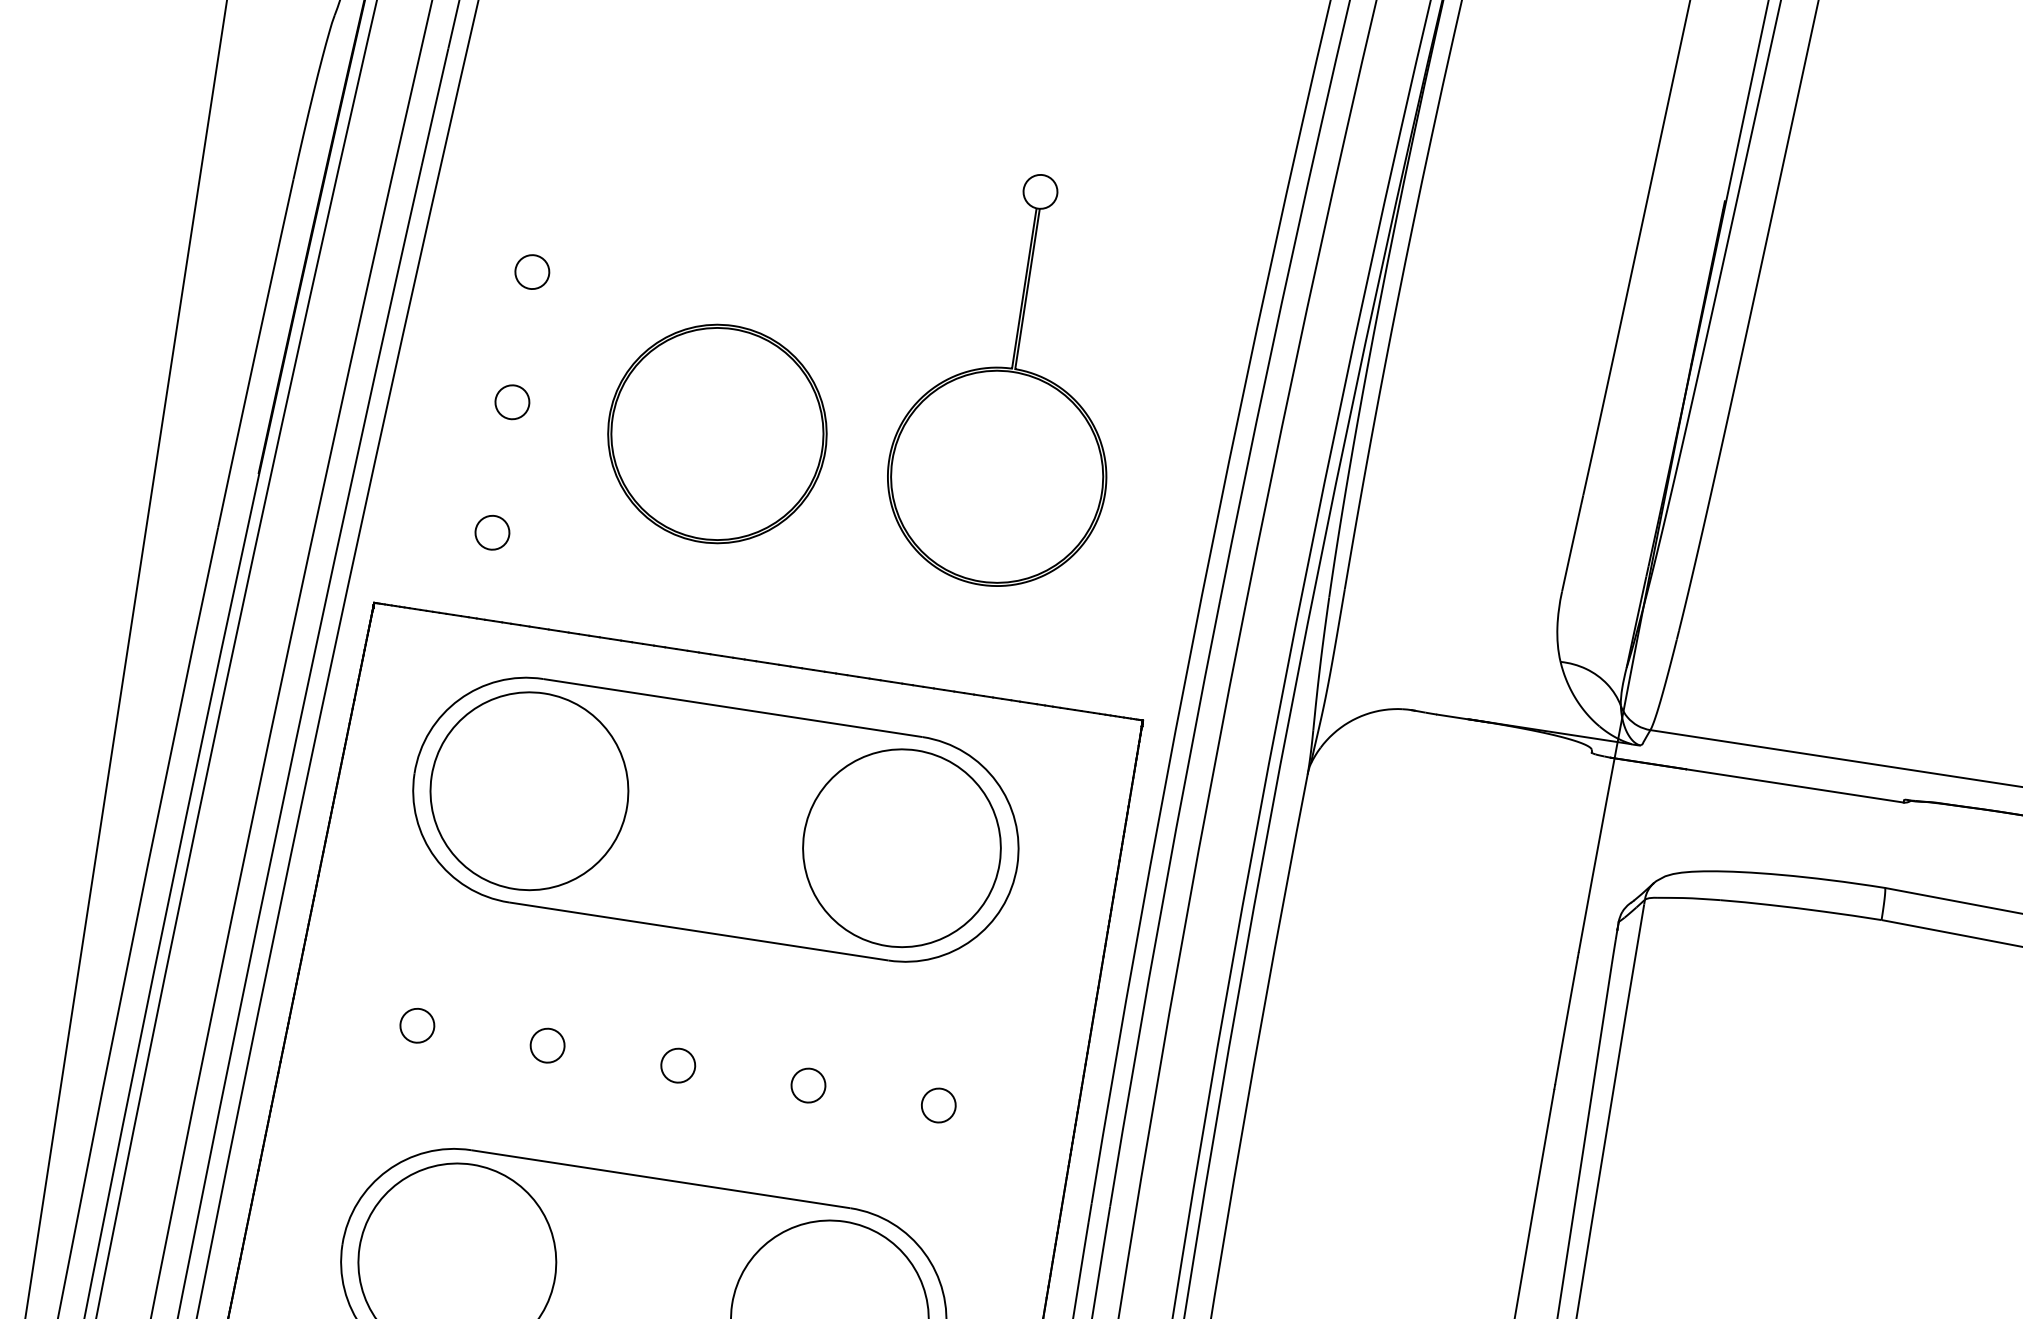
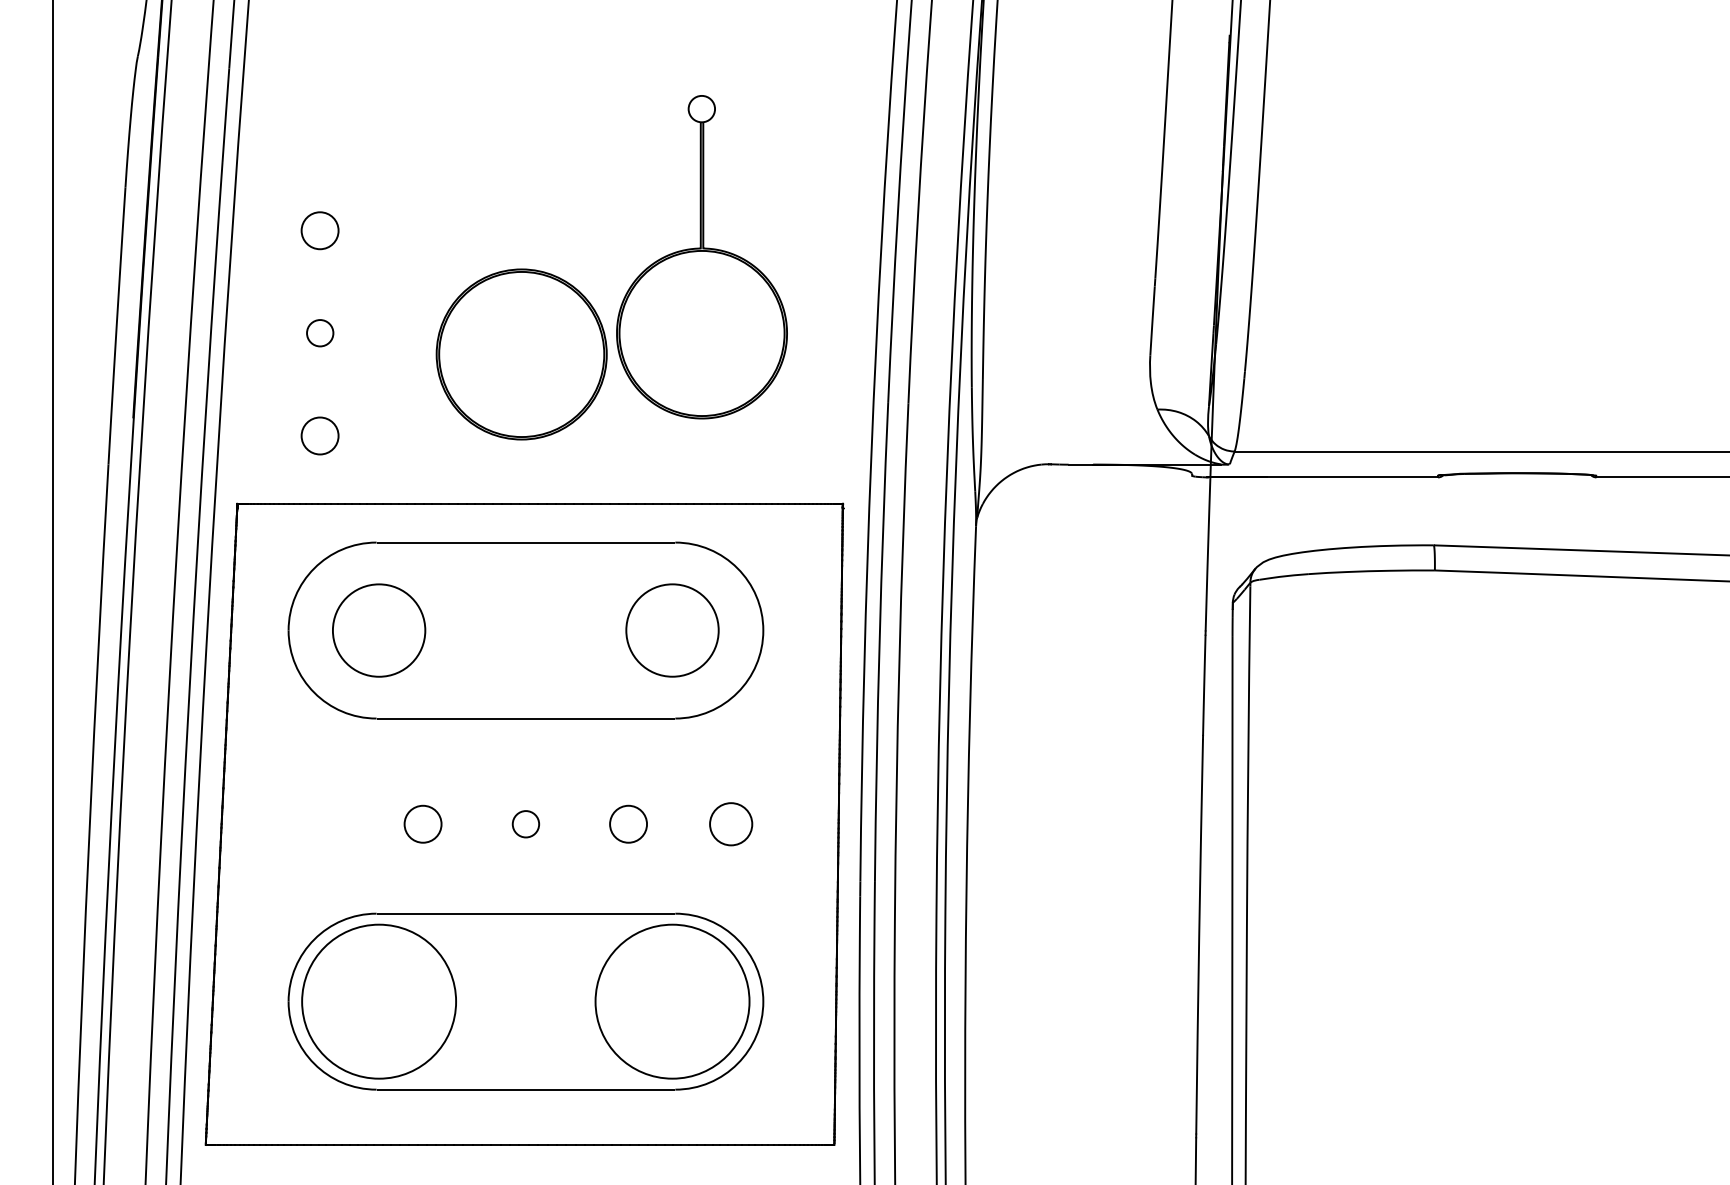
circle: (532, 271) -> (320, 230), size x1.4
part: (717, 433) -> (521, 354), moved
circle: (492, 532) -> (320, 435), size x1.4
circle: (529, 791) -> (379, 630), size x0.6
circle: (901, 848) -> (672, 630), size x0.6
circle: (417, 1026) -> (320, 824), removed
circle: (546, 1045) -> (422, 824), size x1.4
circle: (808, 1085) -> (628, 824), size x1.4
circle: (937, 1105) -> (730, 824), size x1.6

